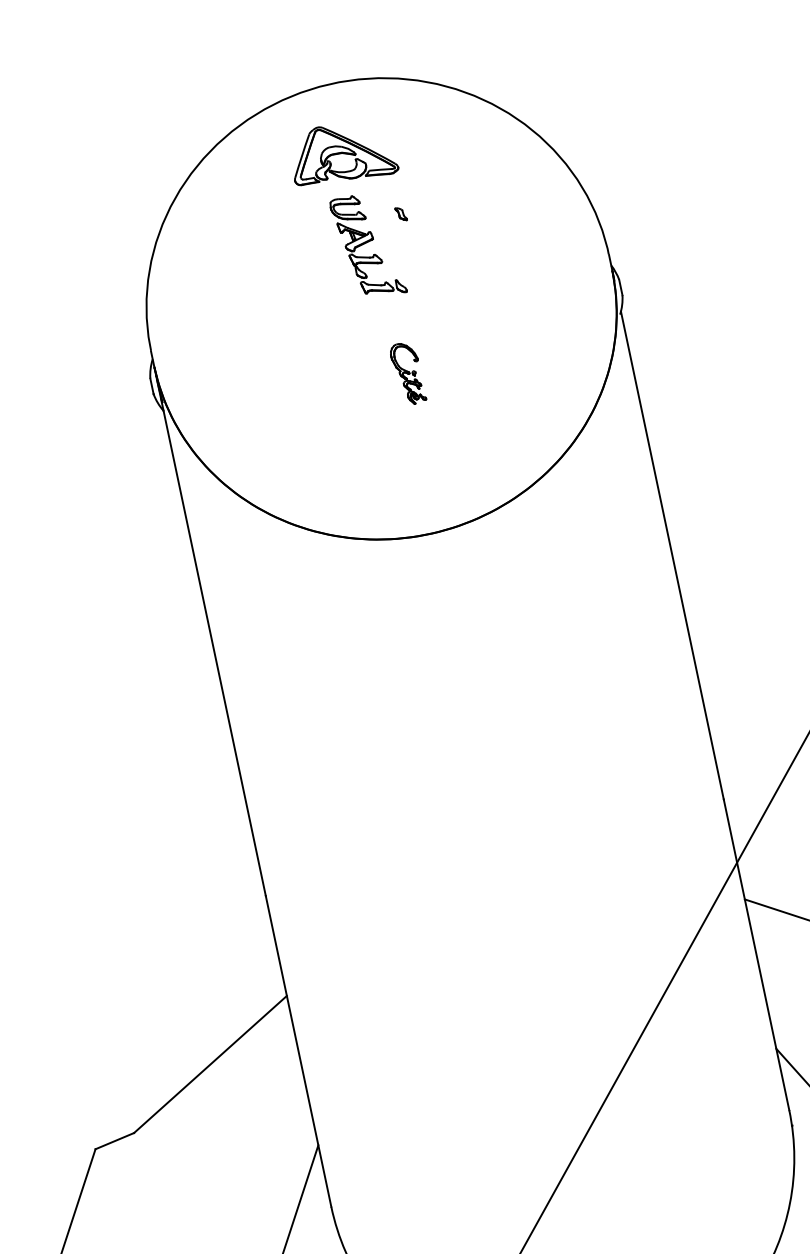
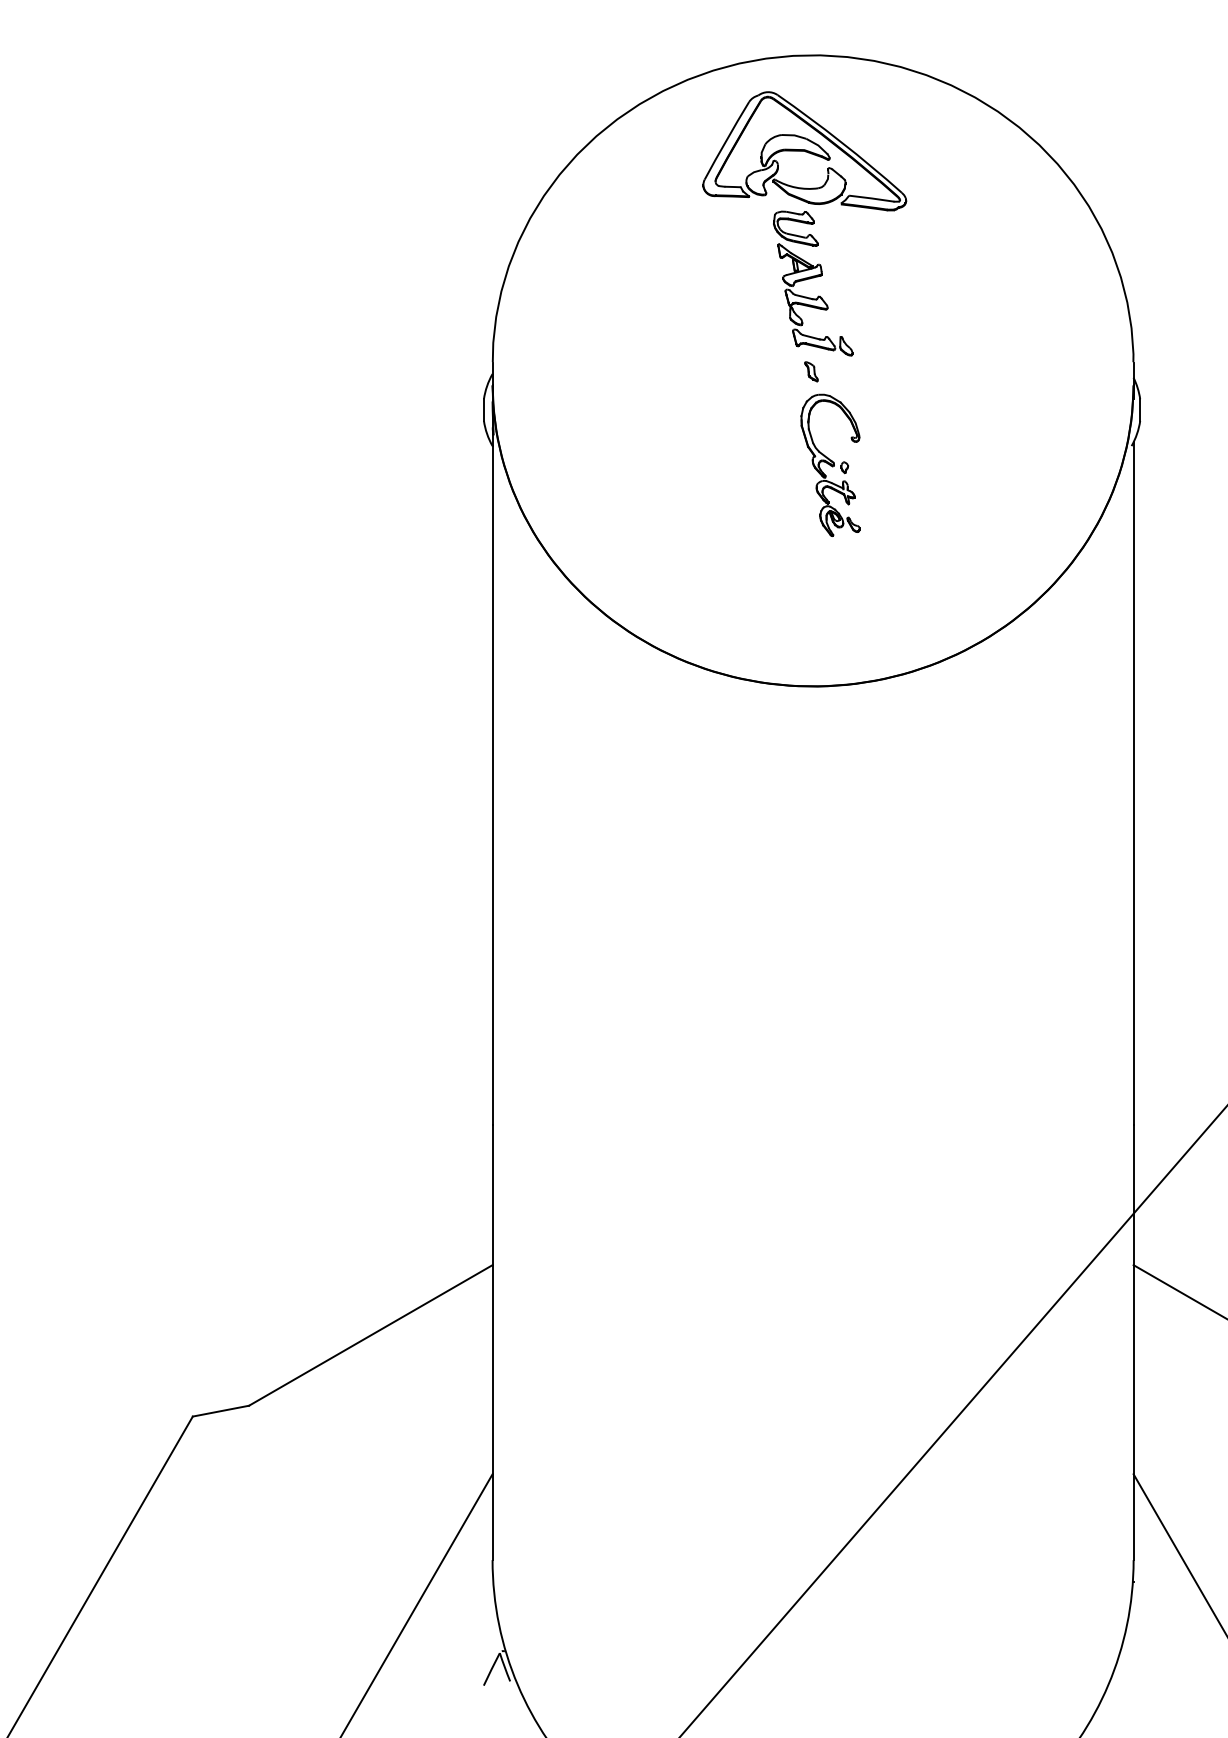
part: (342, 153) -> (804, 151), size x1.43
part: (401, 214) -> (811, 371), moved
part: (407, 373) -> (830, 465), size x1.67

